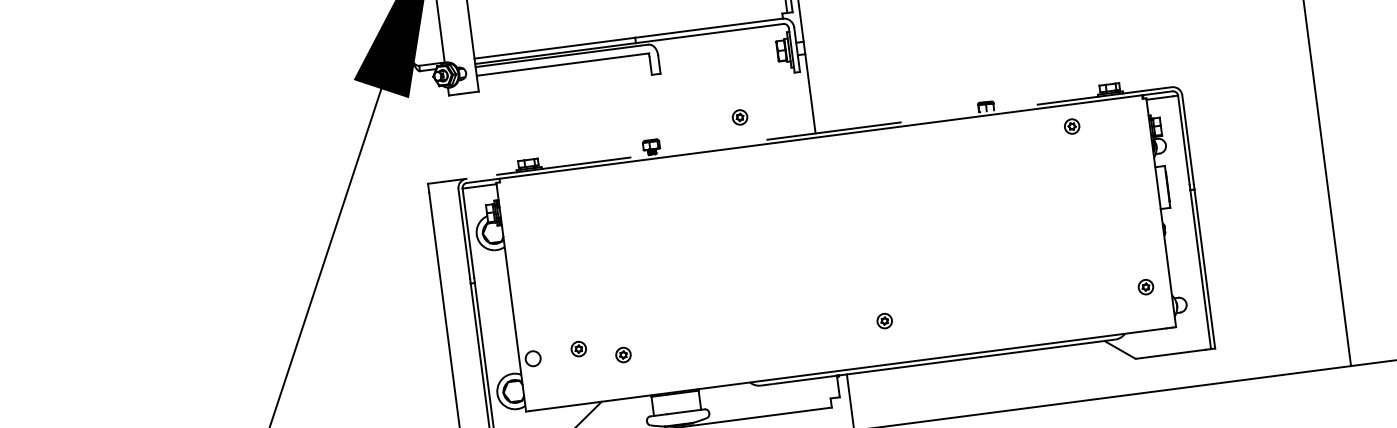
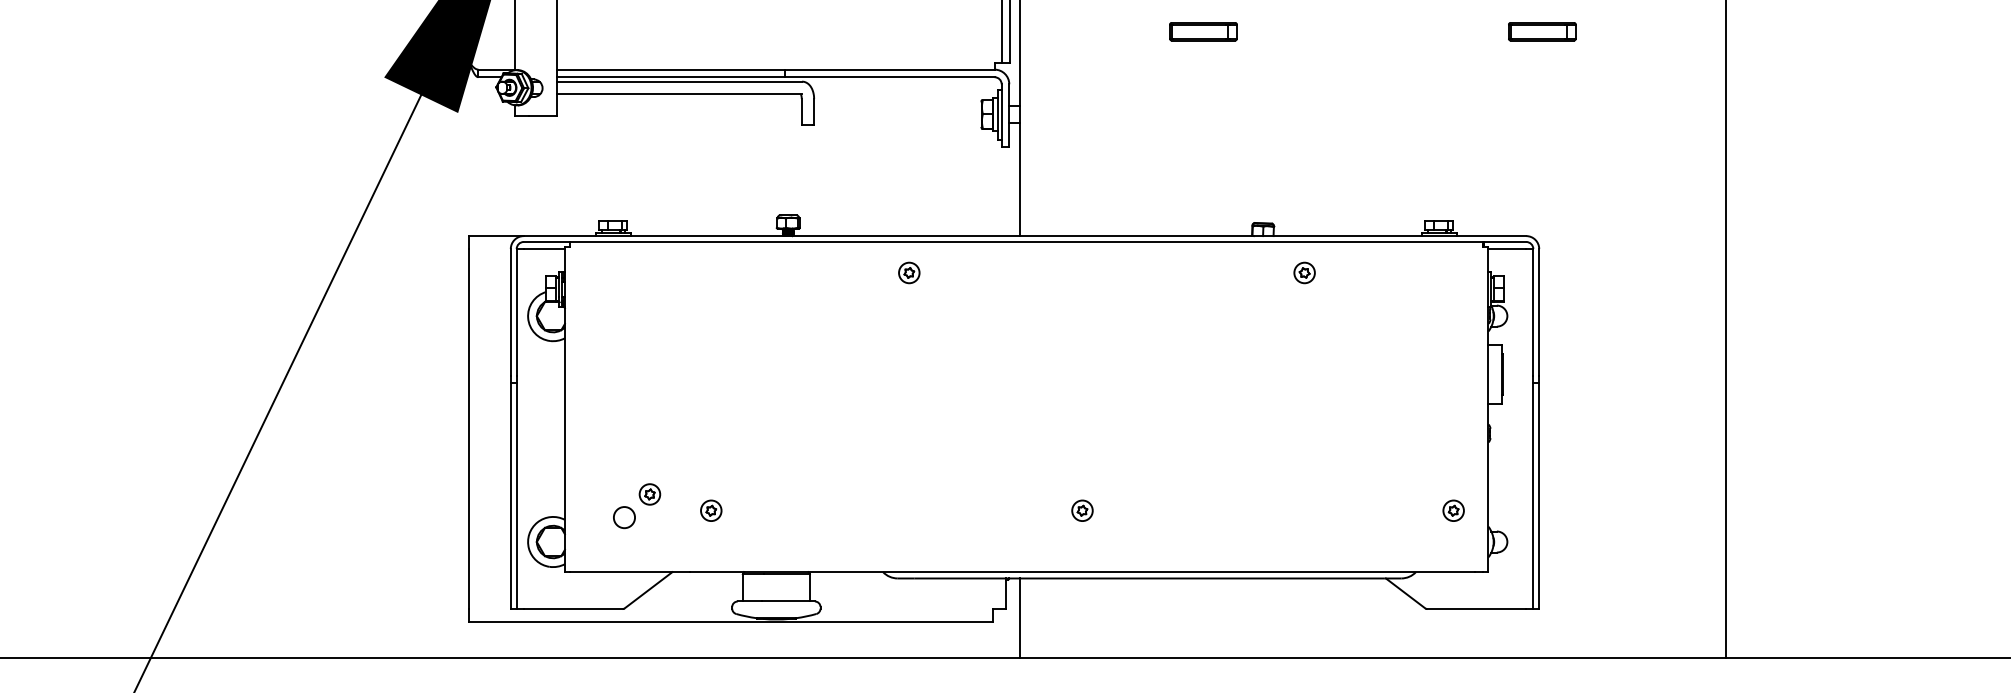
part: (740, 117) -> (909, 272), moved
part: (1071, 126) -> (1304, 272), moved
line: (818, 133) -> (1024, 236), dashed -> solid
circle: (533, 358) -> (624, 517), moved

